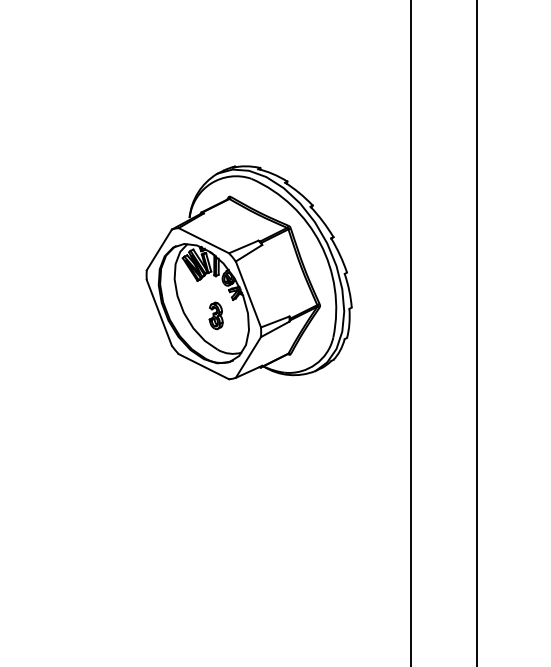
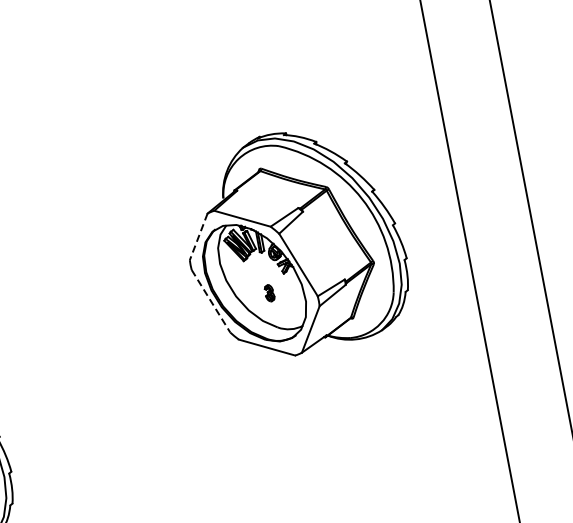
line: (159, 249) -> (198, 236), solid -> dashed
line: (159, 313) -> (211, 301), solid -> dashed
part: (215, 315) -> (268, 292), size x0.6

